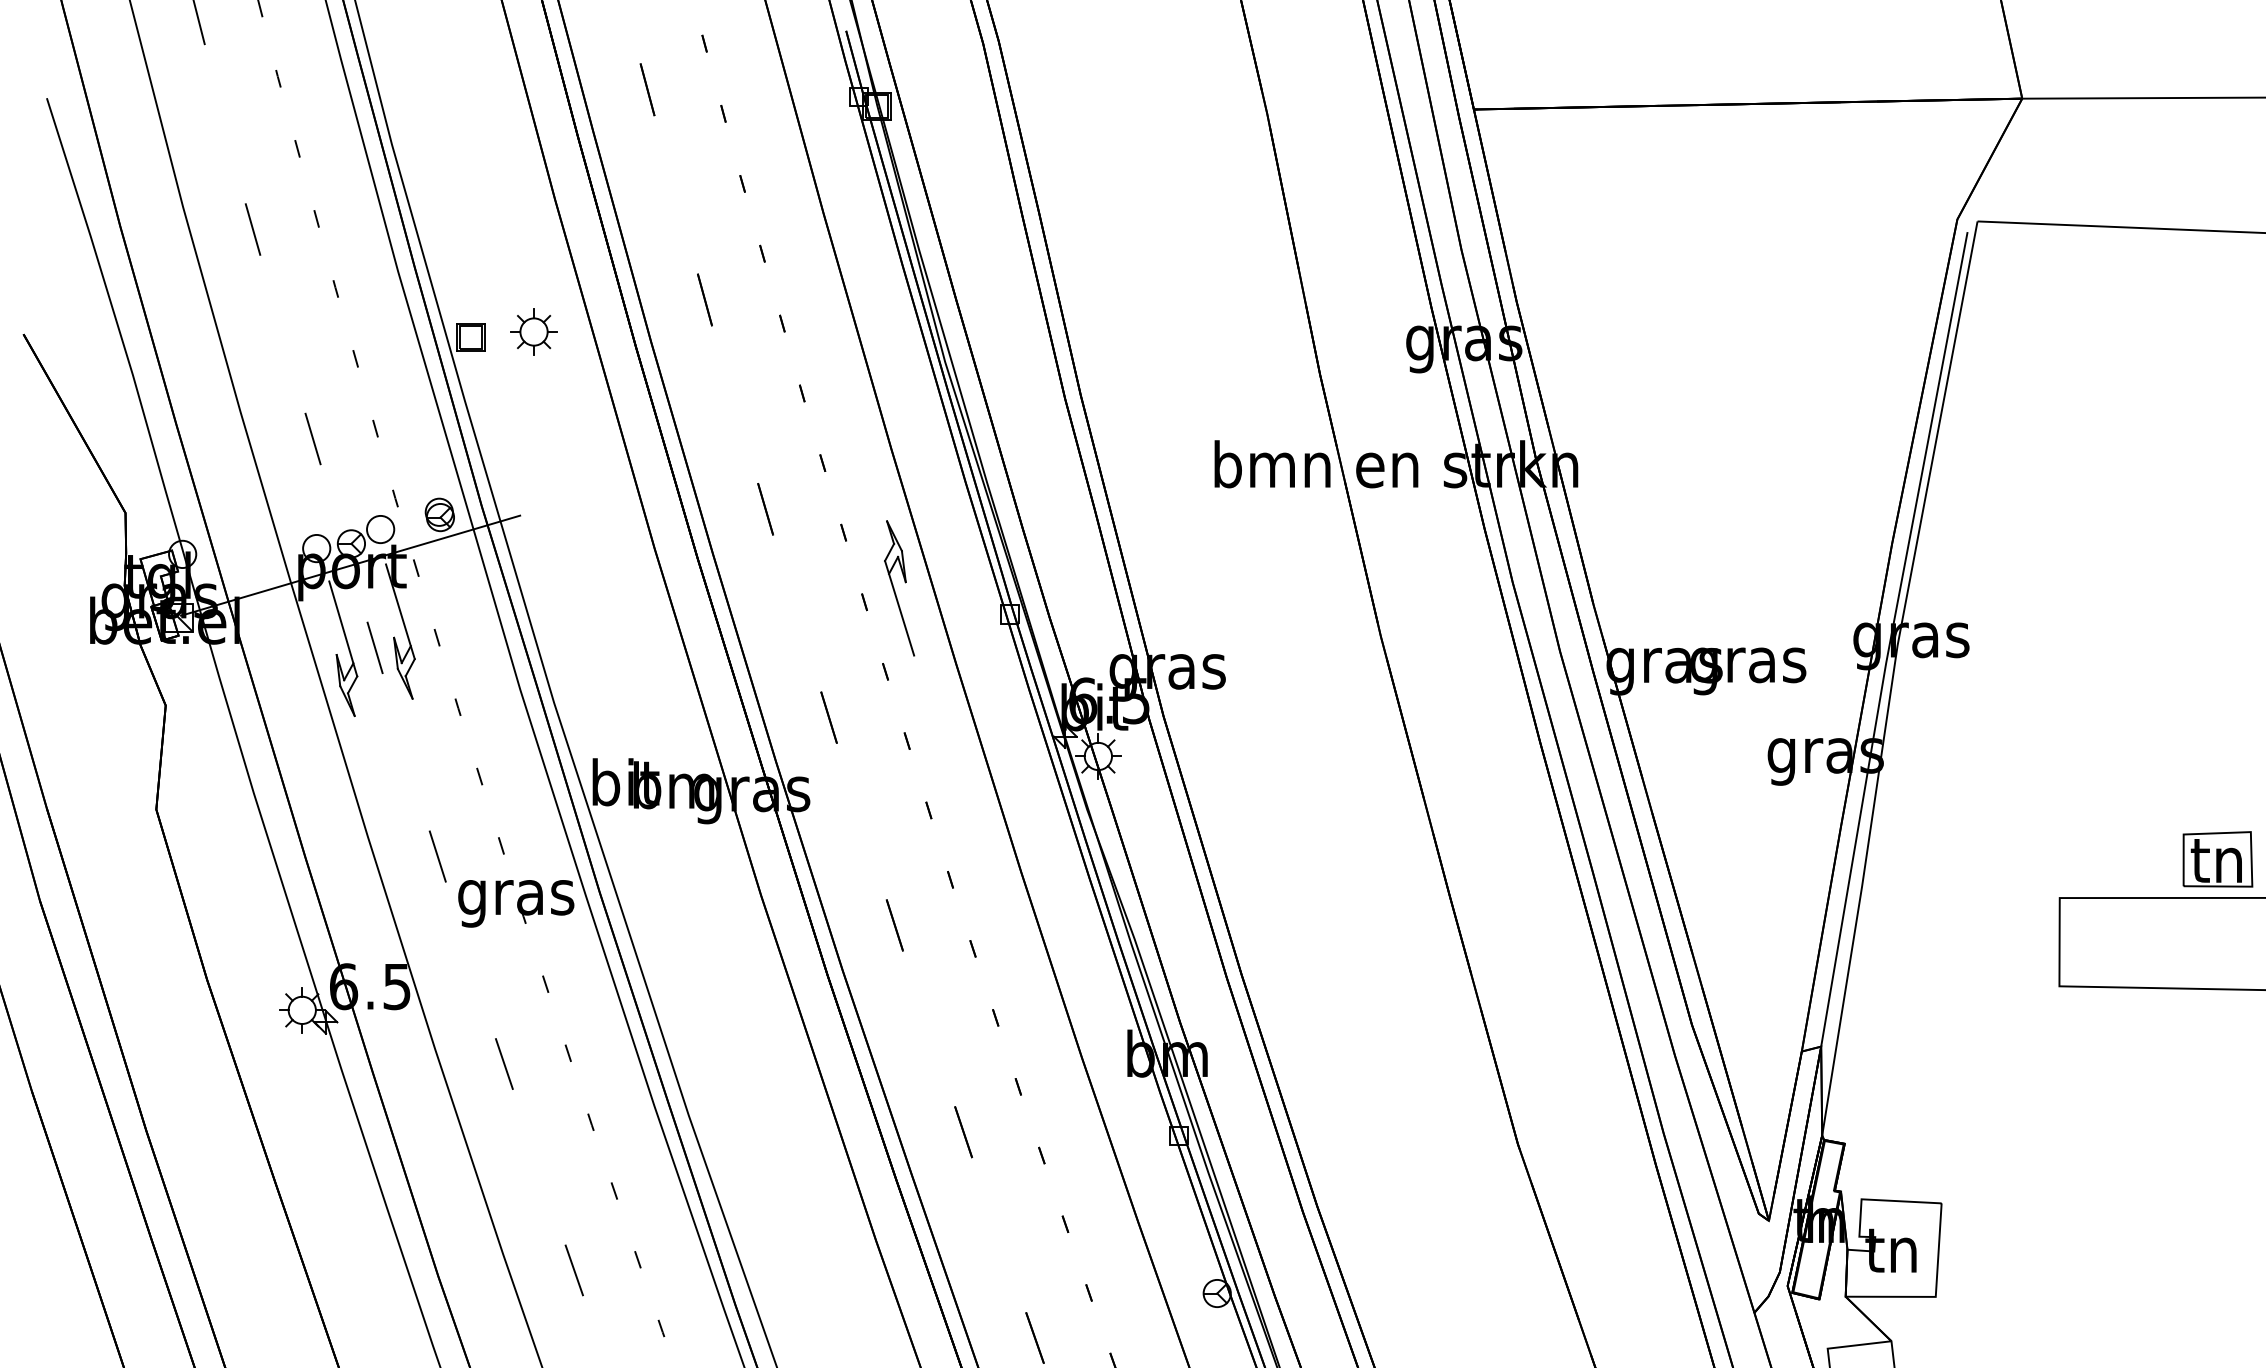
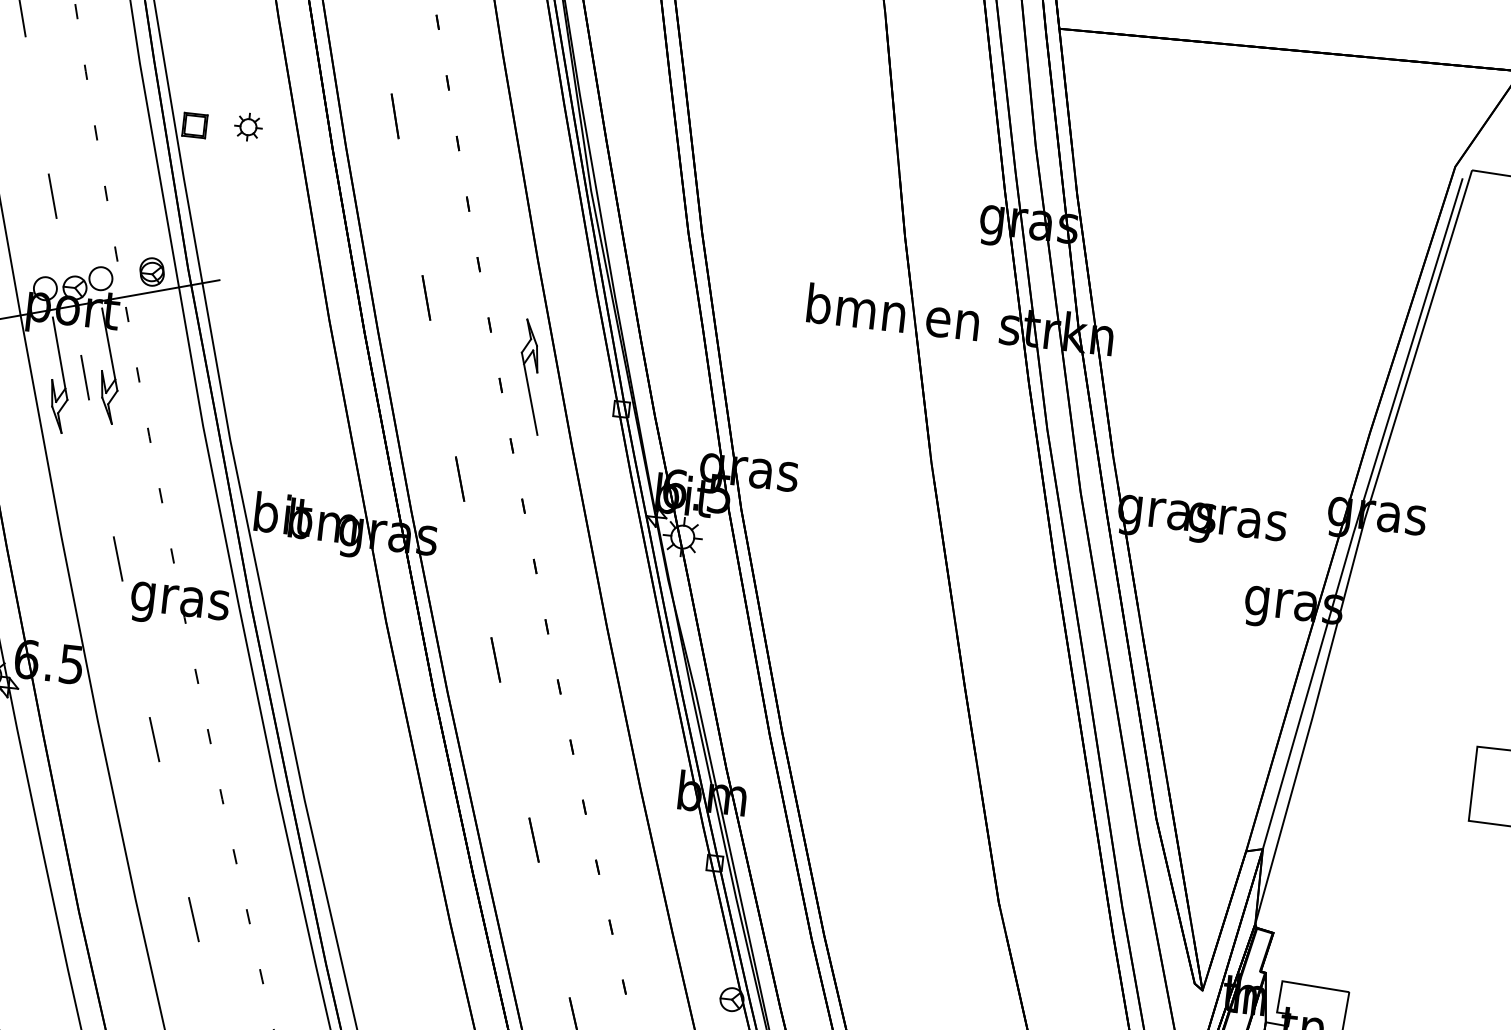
part: (533, 331) -> (248, 126), size x0.7

